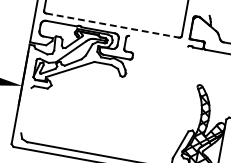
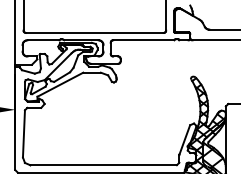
line: (112, 25) -> (94, 32), dashed -> solid
line: (158, 41) -> (143, 40), added
line: (25, 110) -> (23, 133), added

